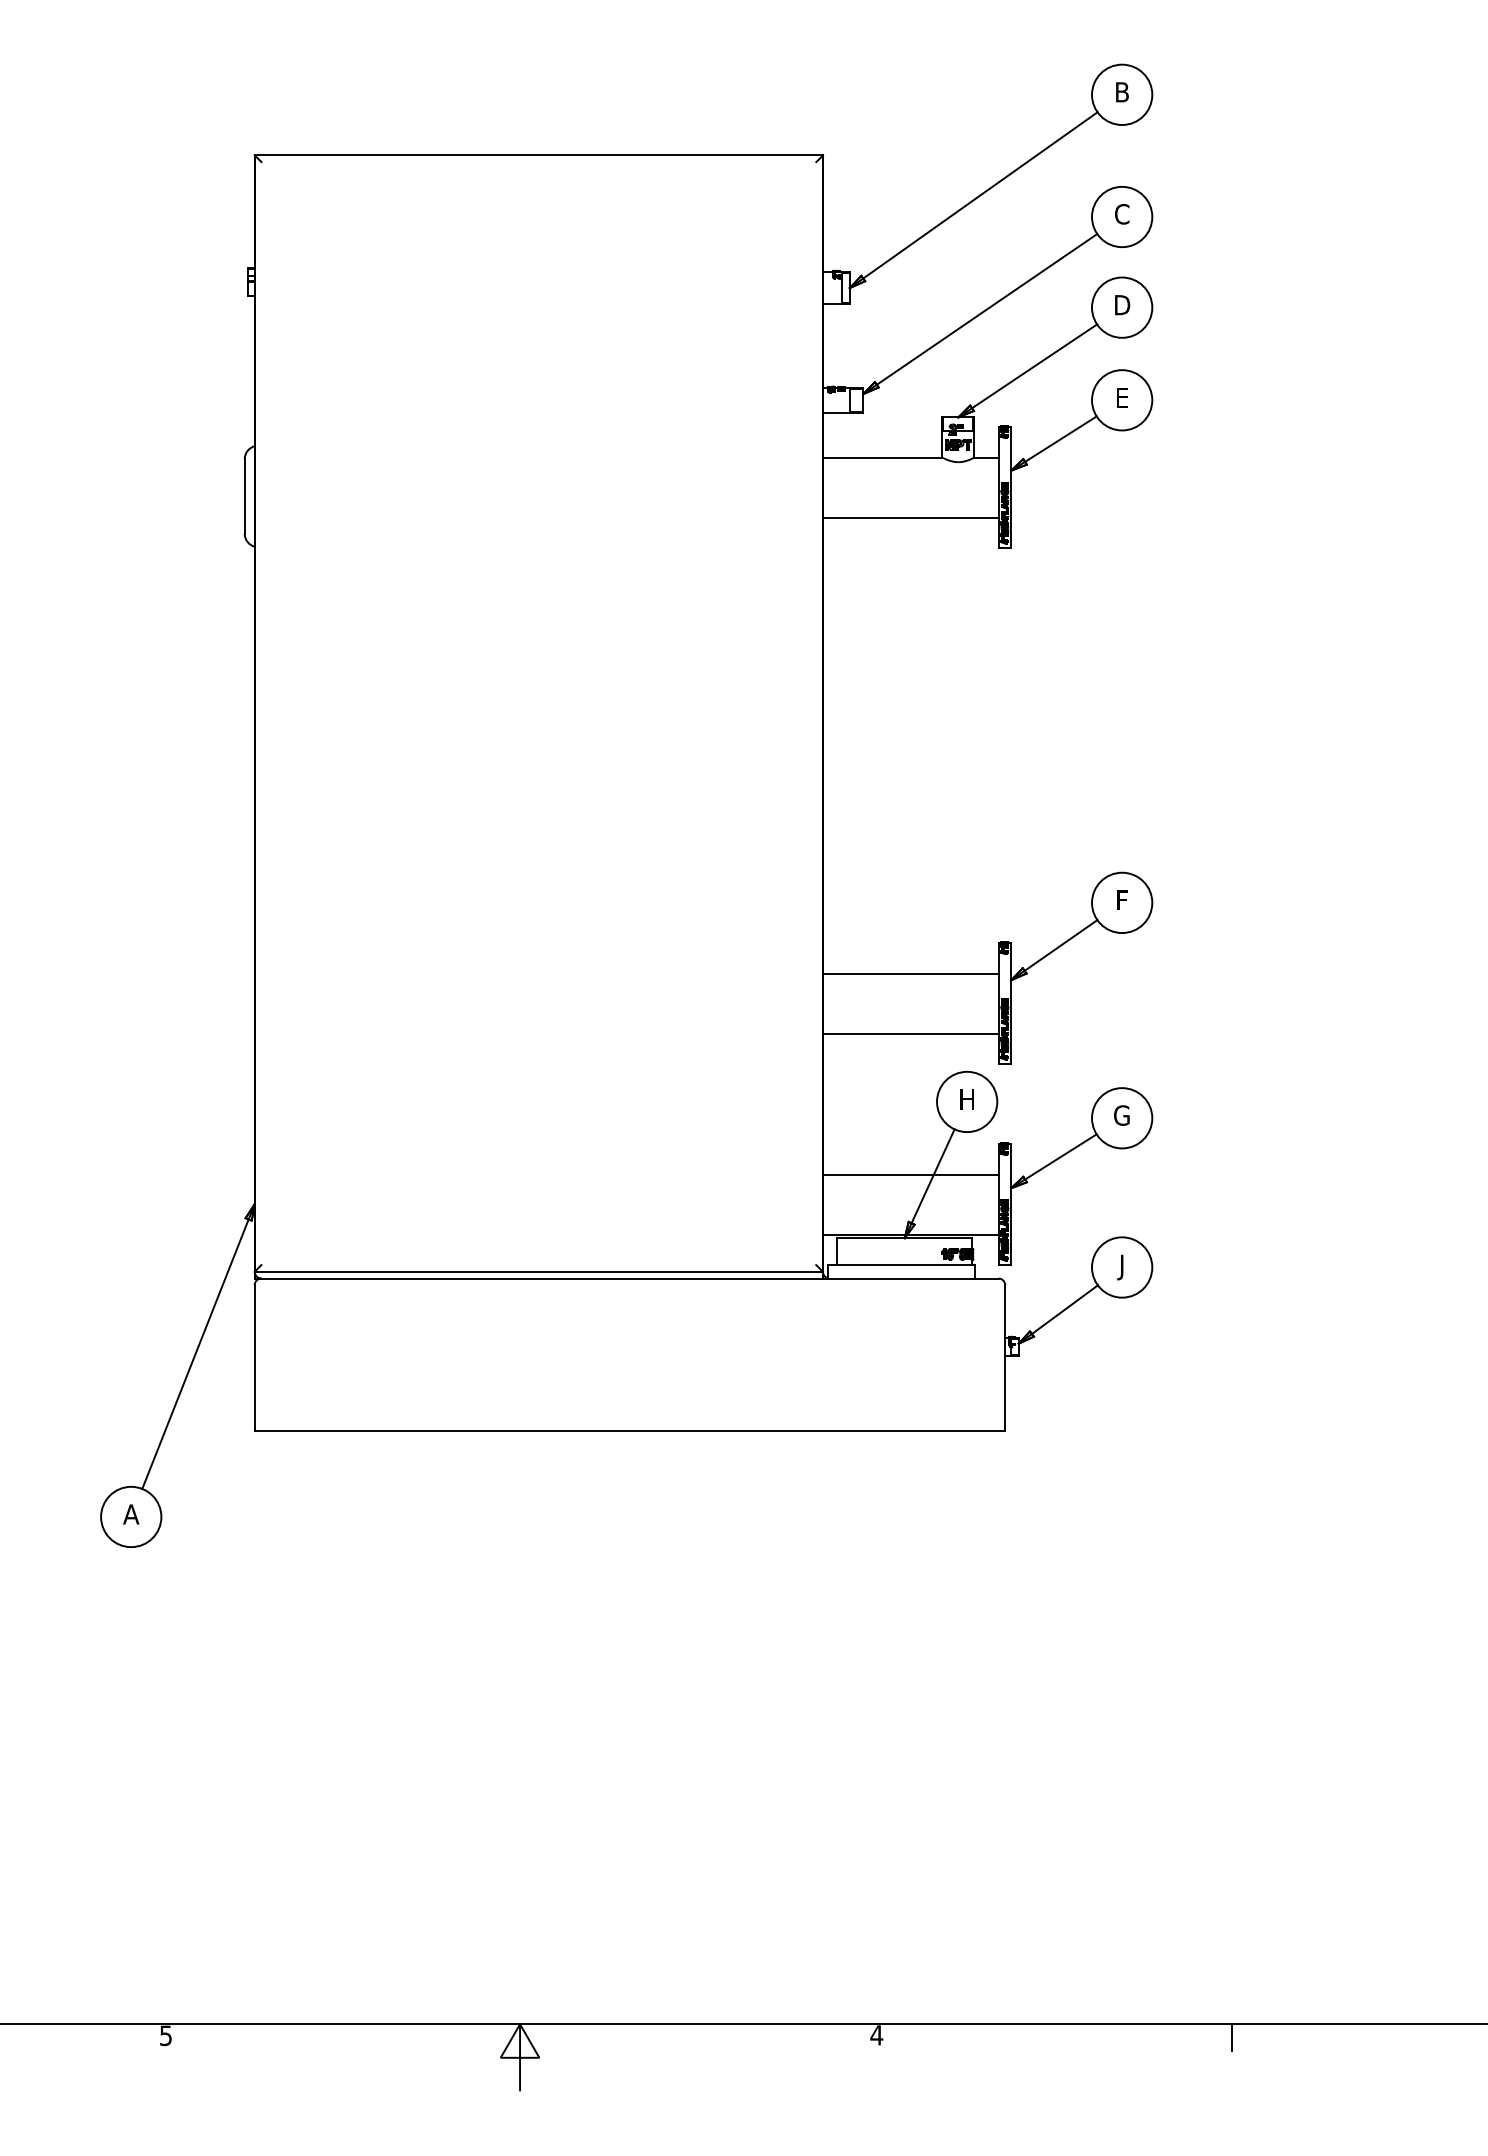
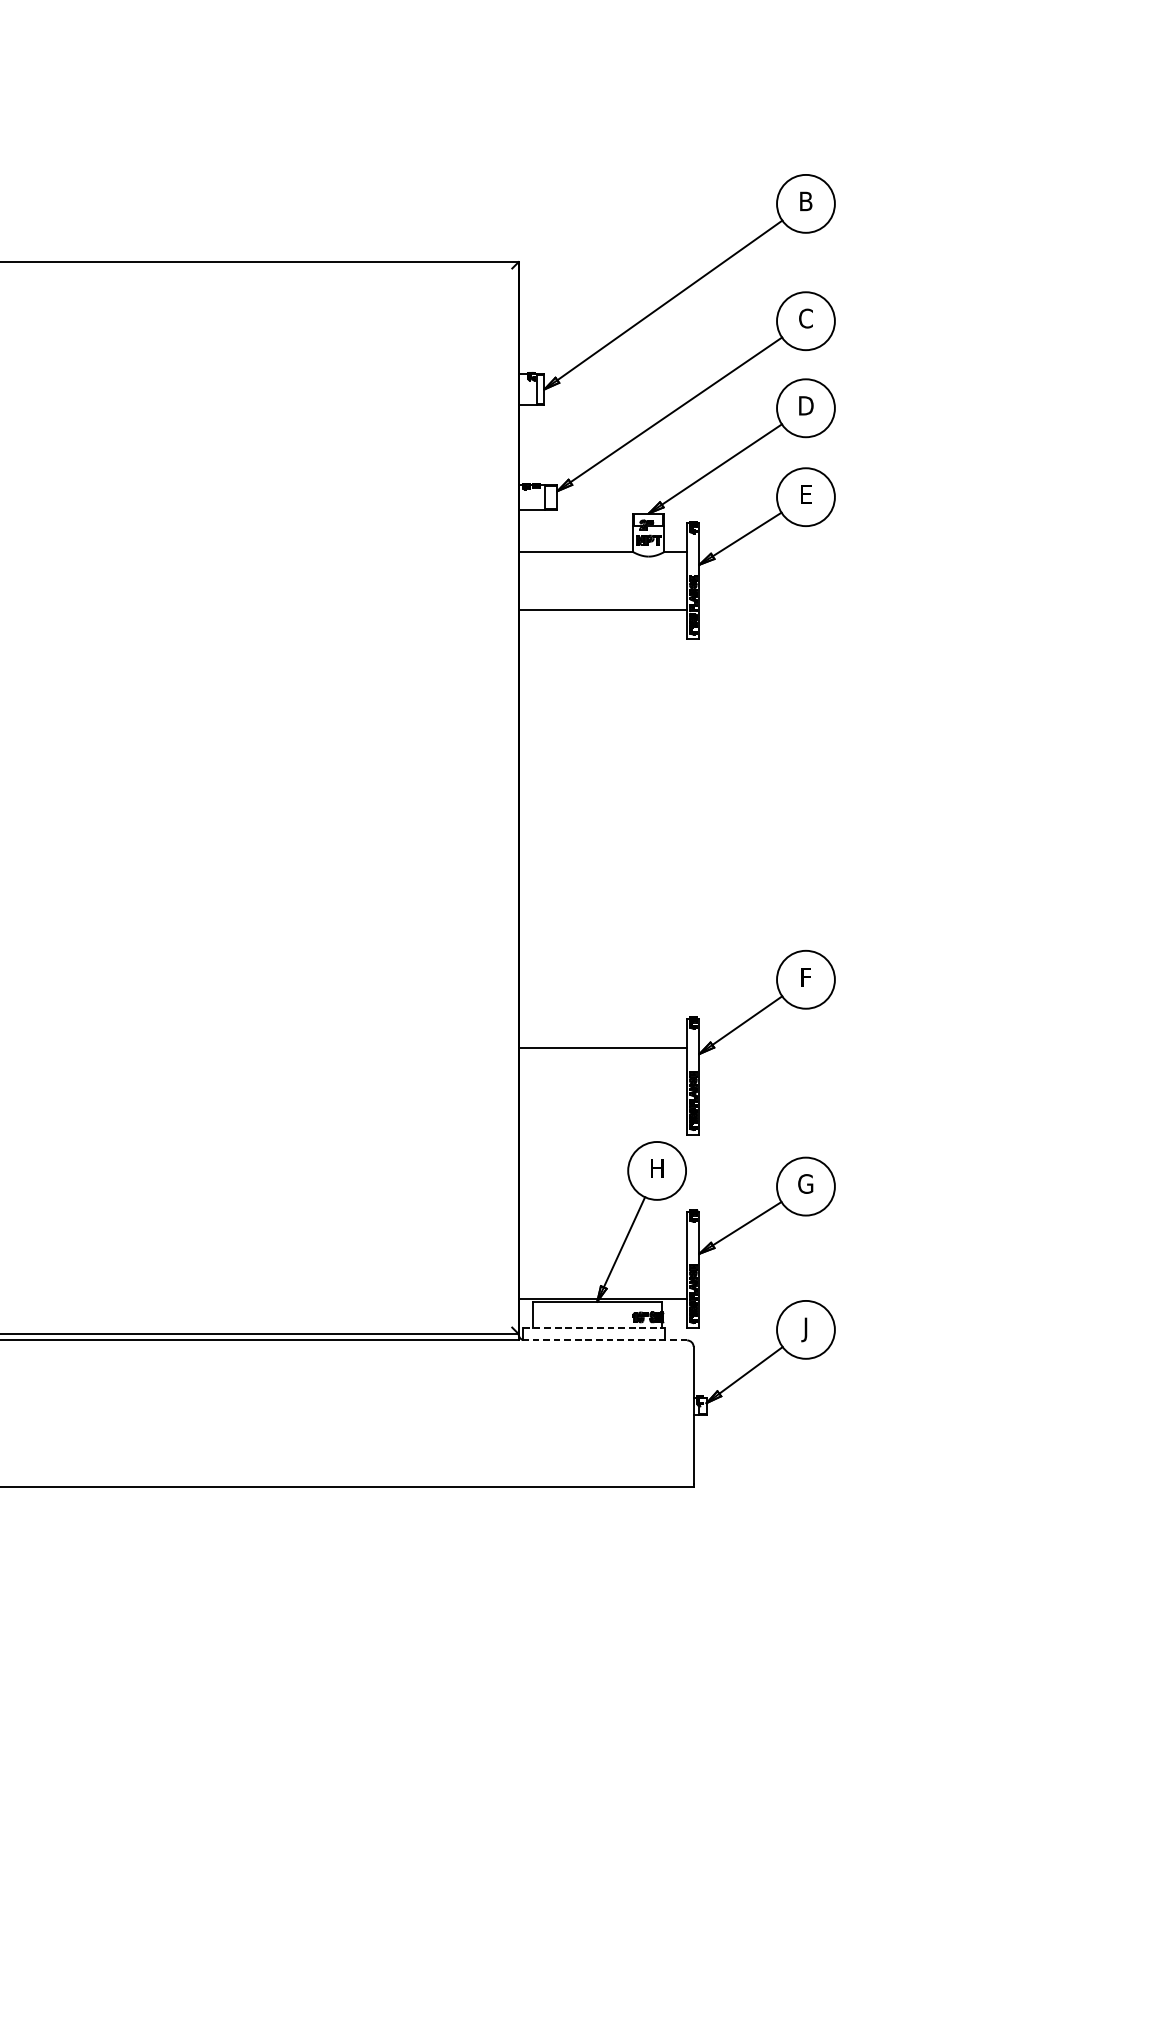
line: (910, 1033) -> (602, 1105), removed
line: (910, 1174) -> (602, 1240), removed
line: (901, 1265) -> (594, 1327), solid -> dashed
line: (910, 1278) -> (602, 1340), solid -> dashed

